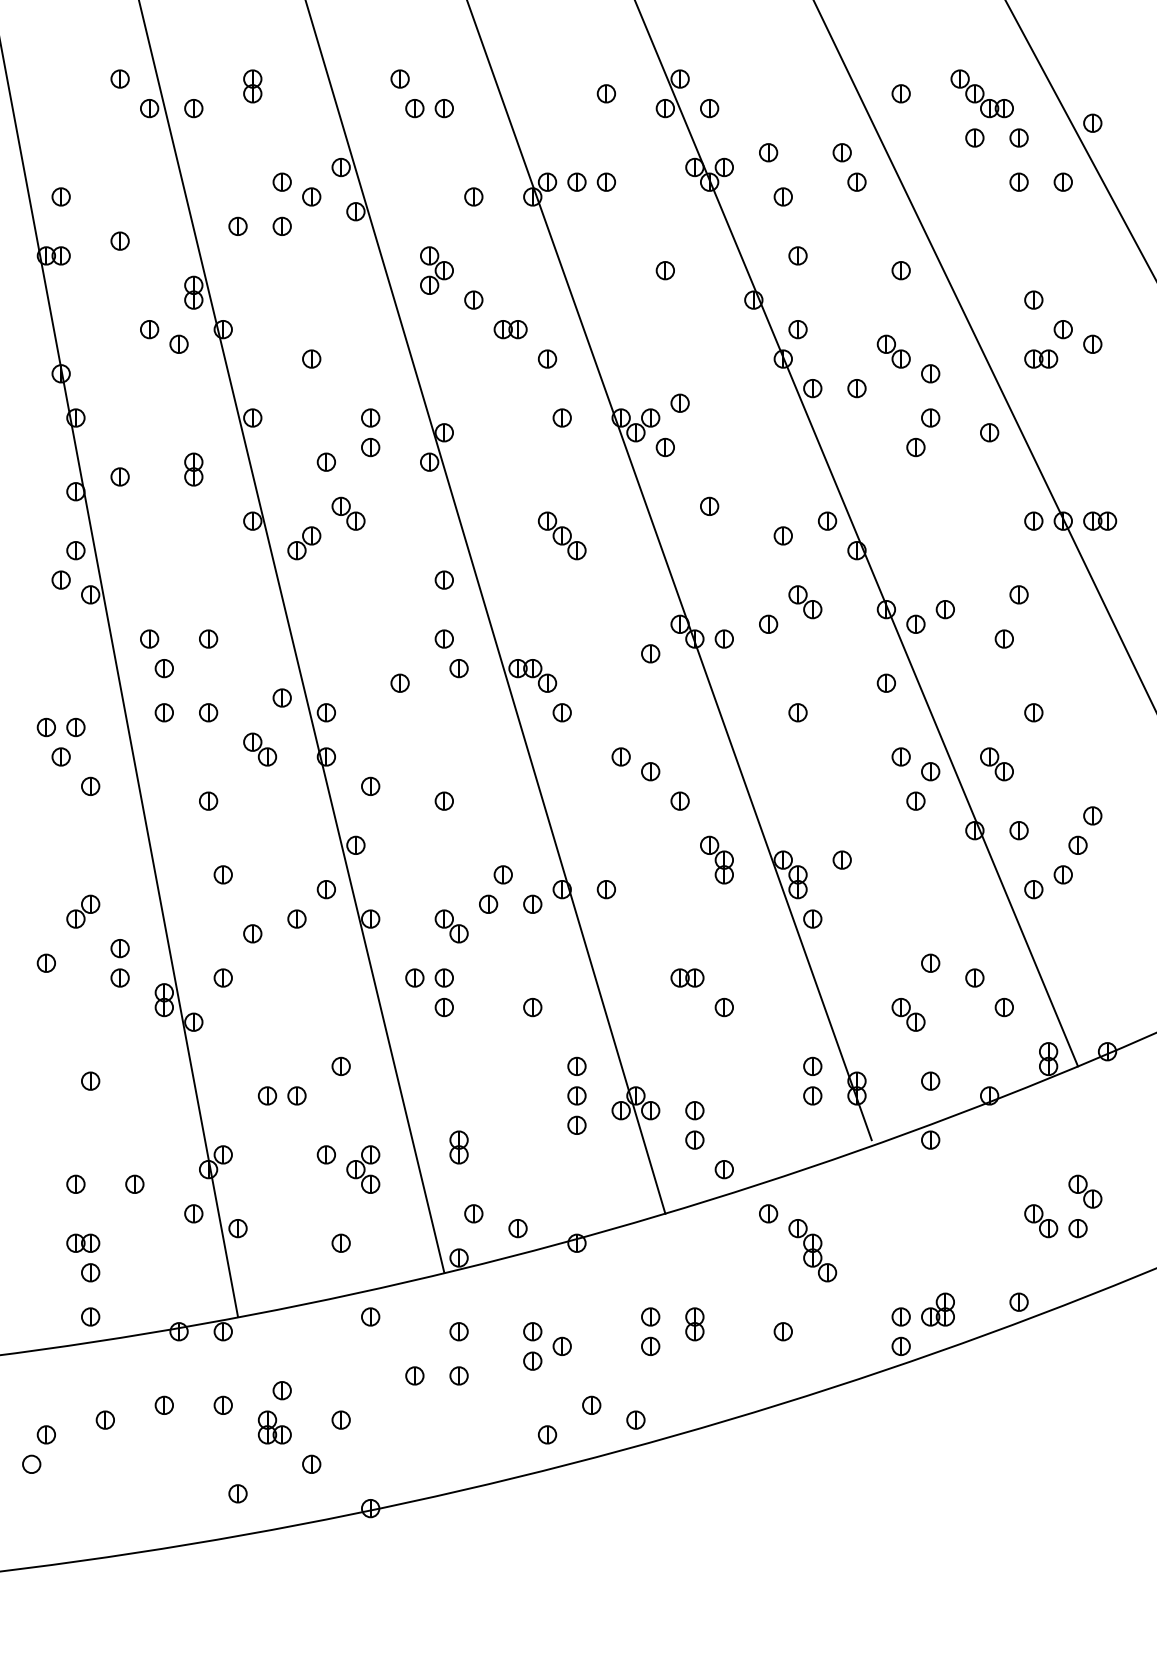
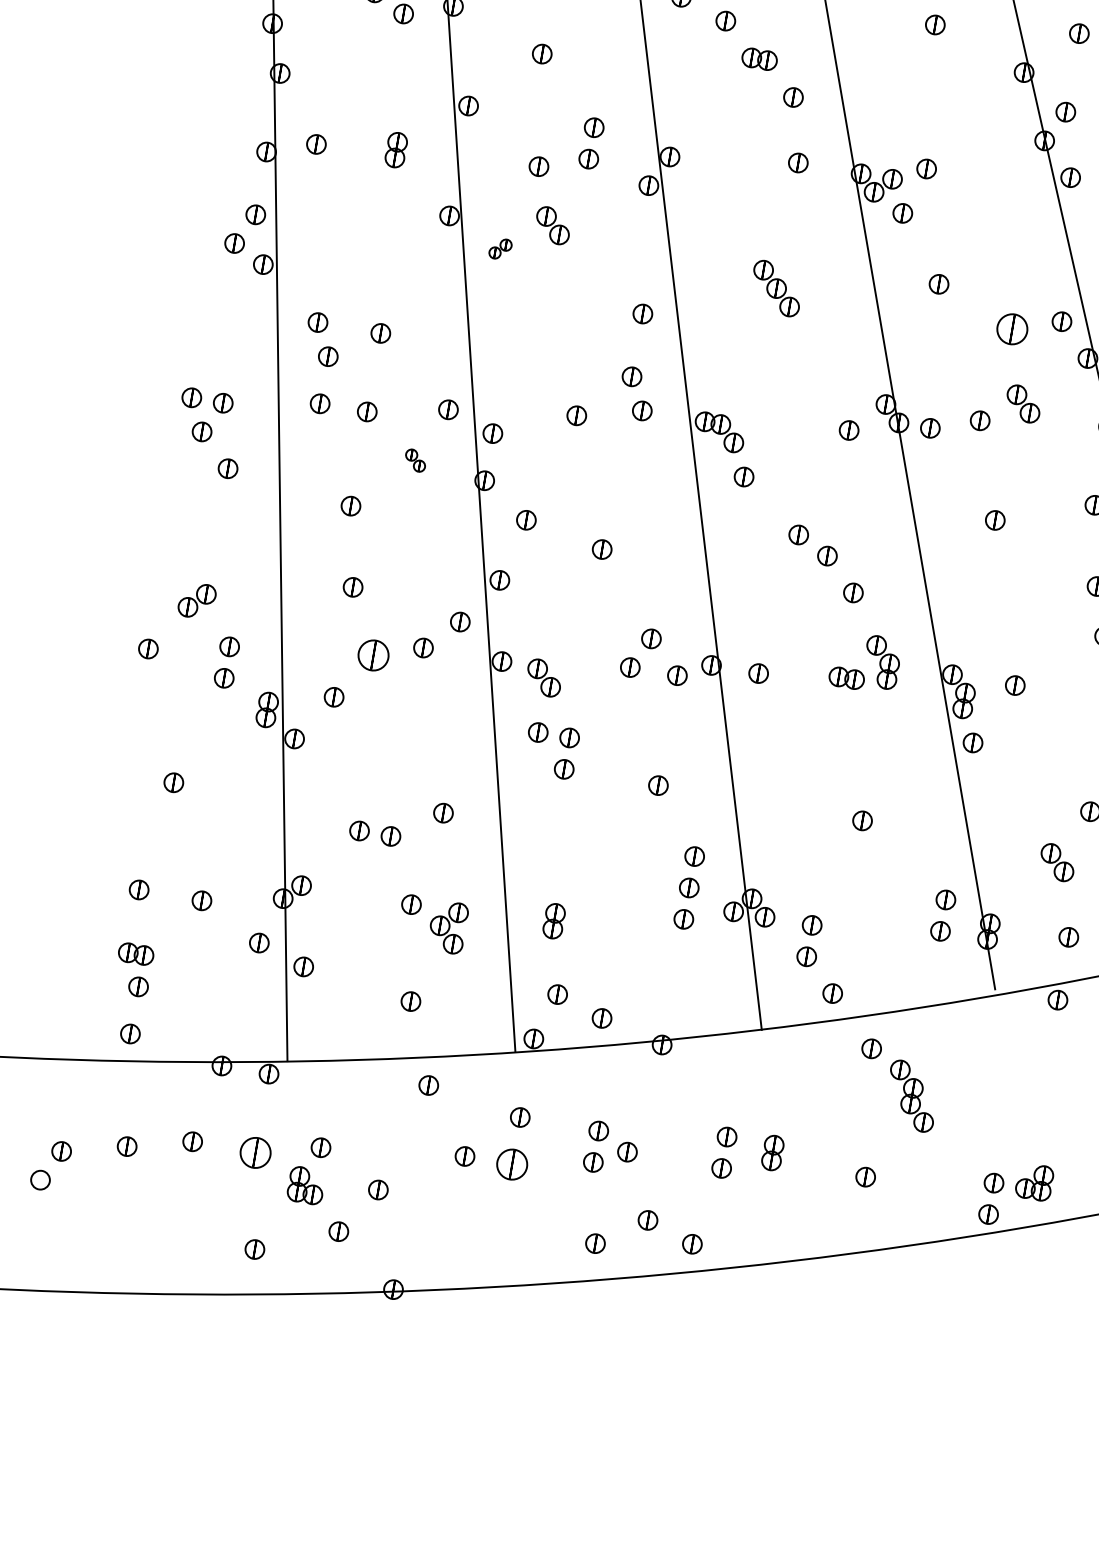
part: (782, 535) -> (1011, 328), size x1.6
part: (304, 543) -> (500, 249), size x0.6
part: (260, 749) -> (415, 460), size x0.6
part: (451, 926) -> (543, 678), moved
part: (252, 933) -> (373, 655), size x1.6
part: (687, 977) -> (846, 677), moved
part: (458, 1375) -> (511, 1164), size x1.6
part: (222, 1404) -> (254, 1151), size x1.6

